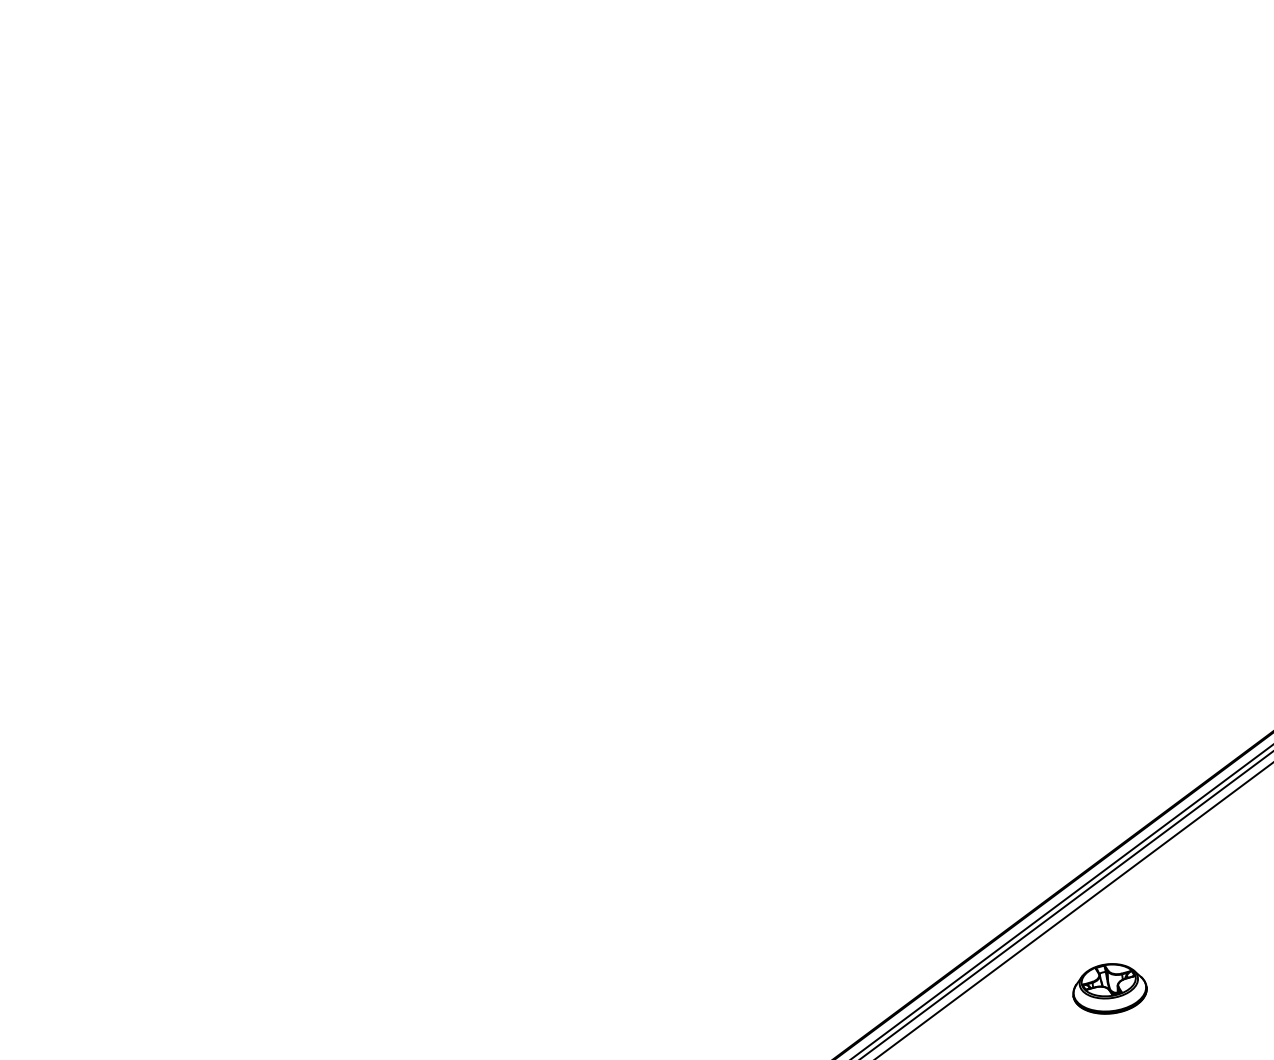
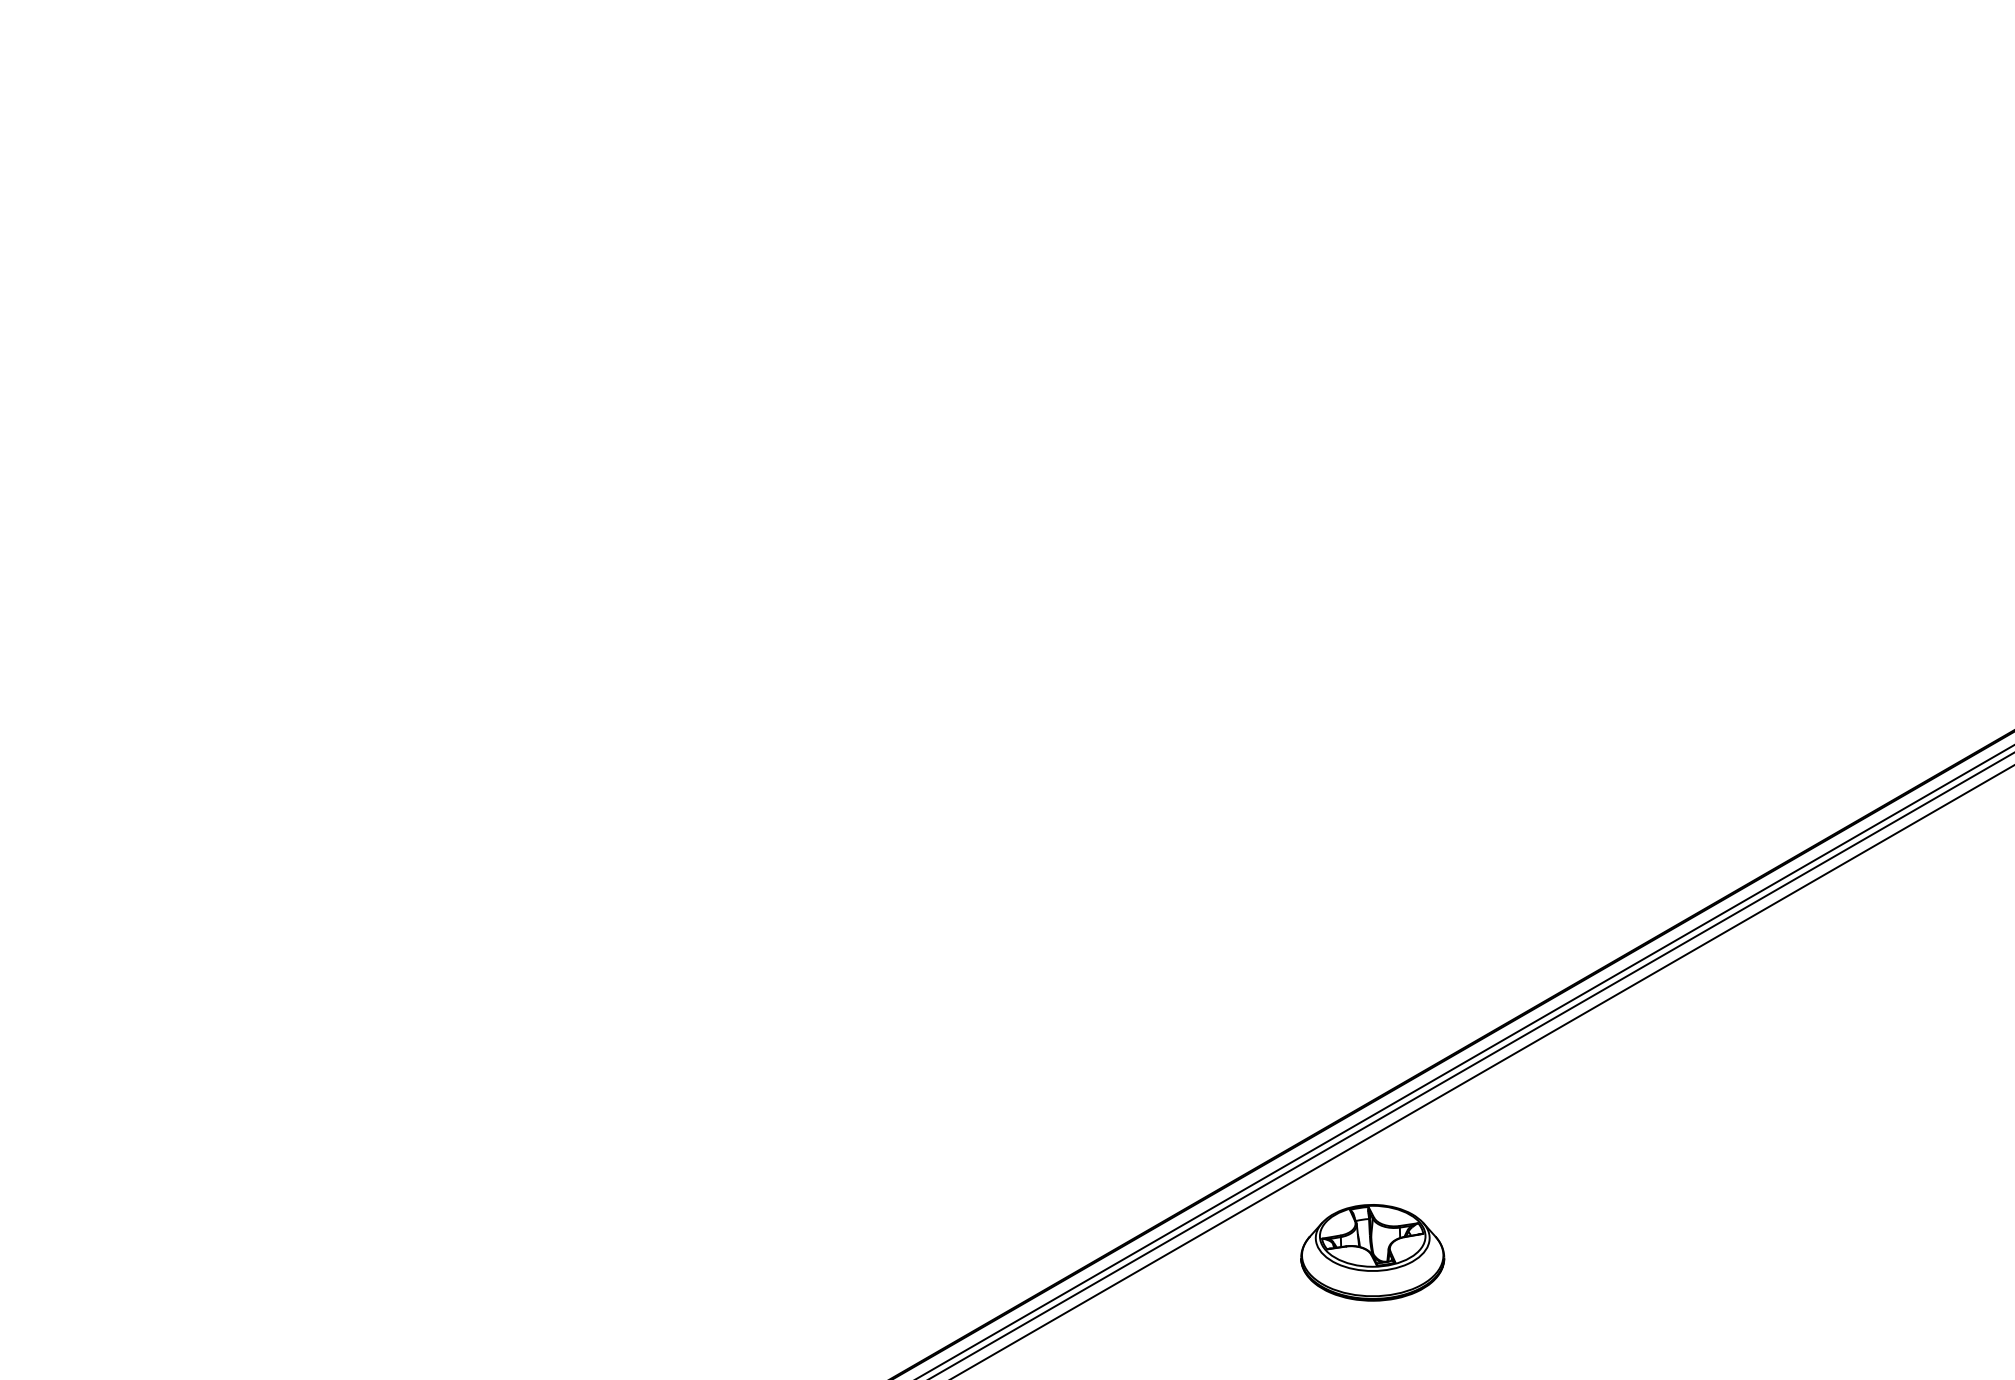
part: (1109, 988) -> (1372, 1252), size x1.6

